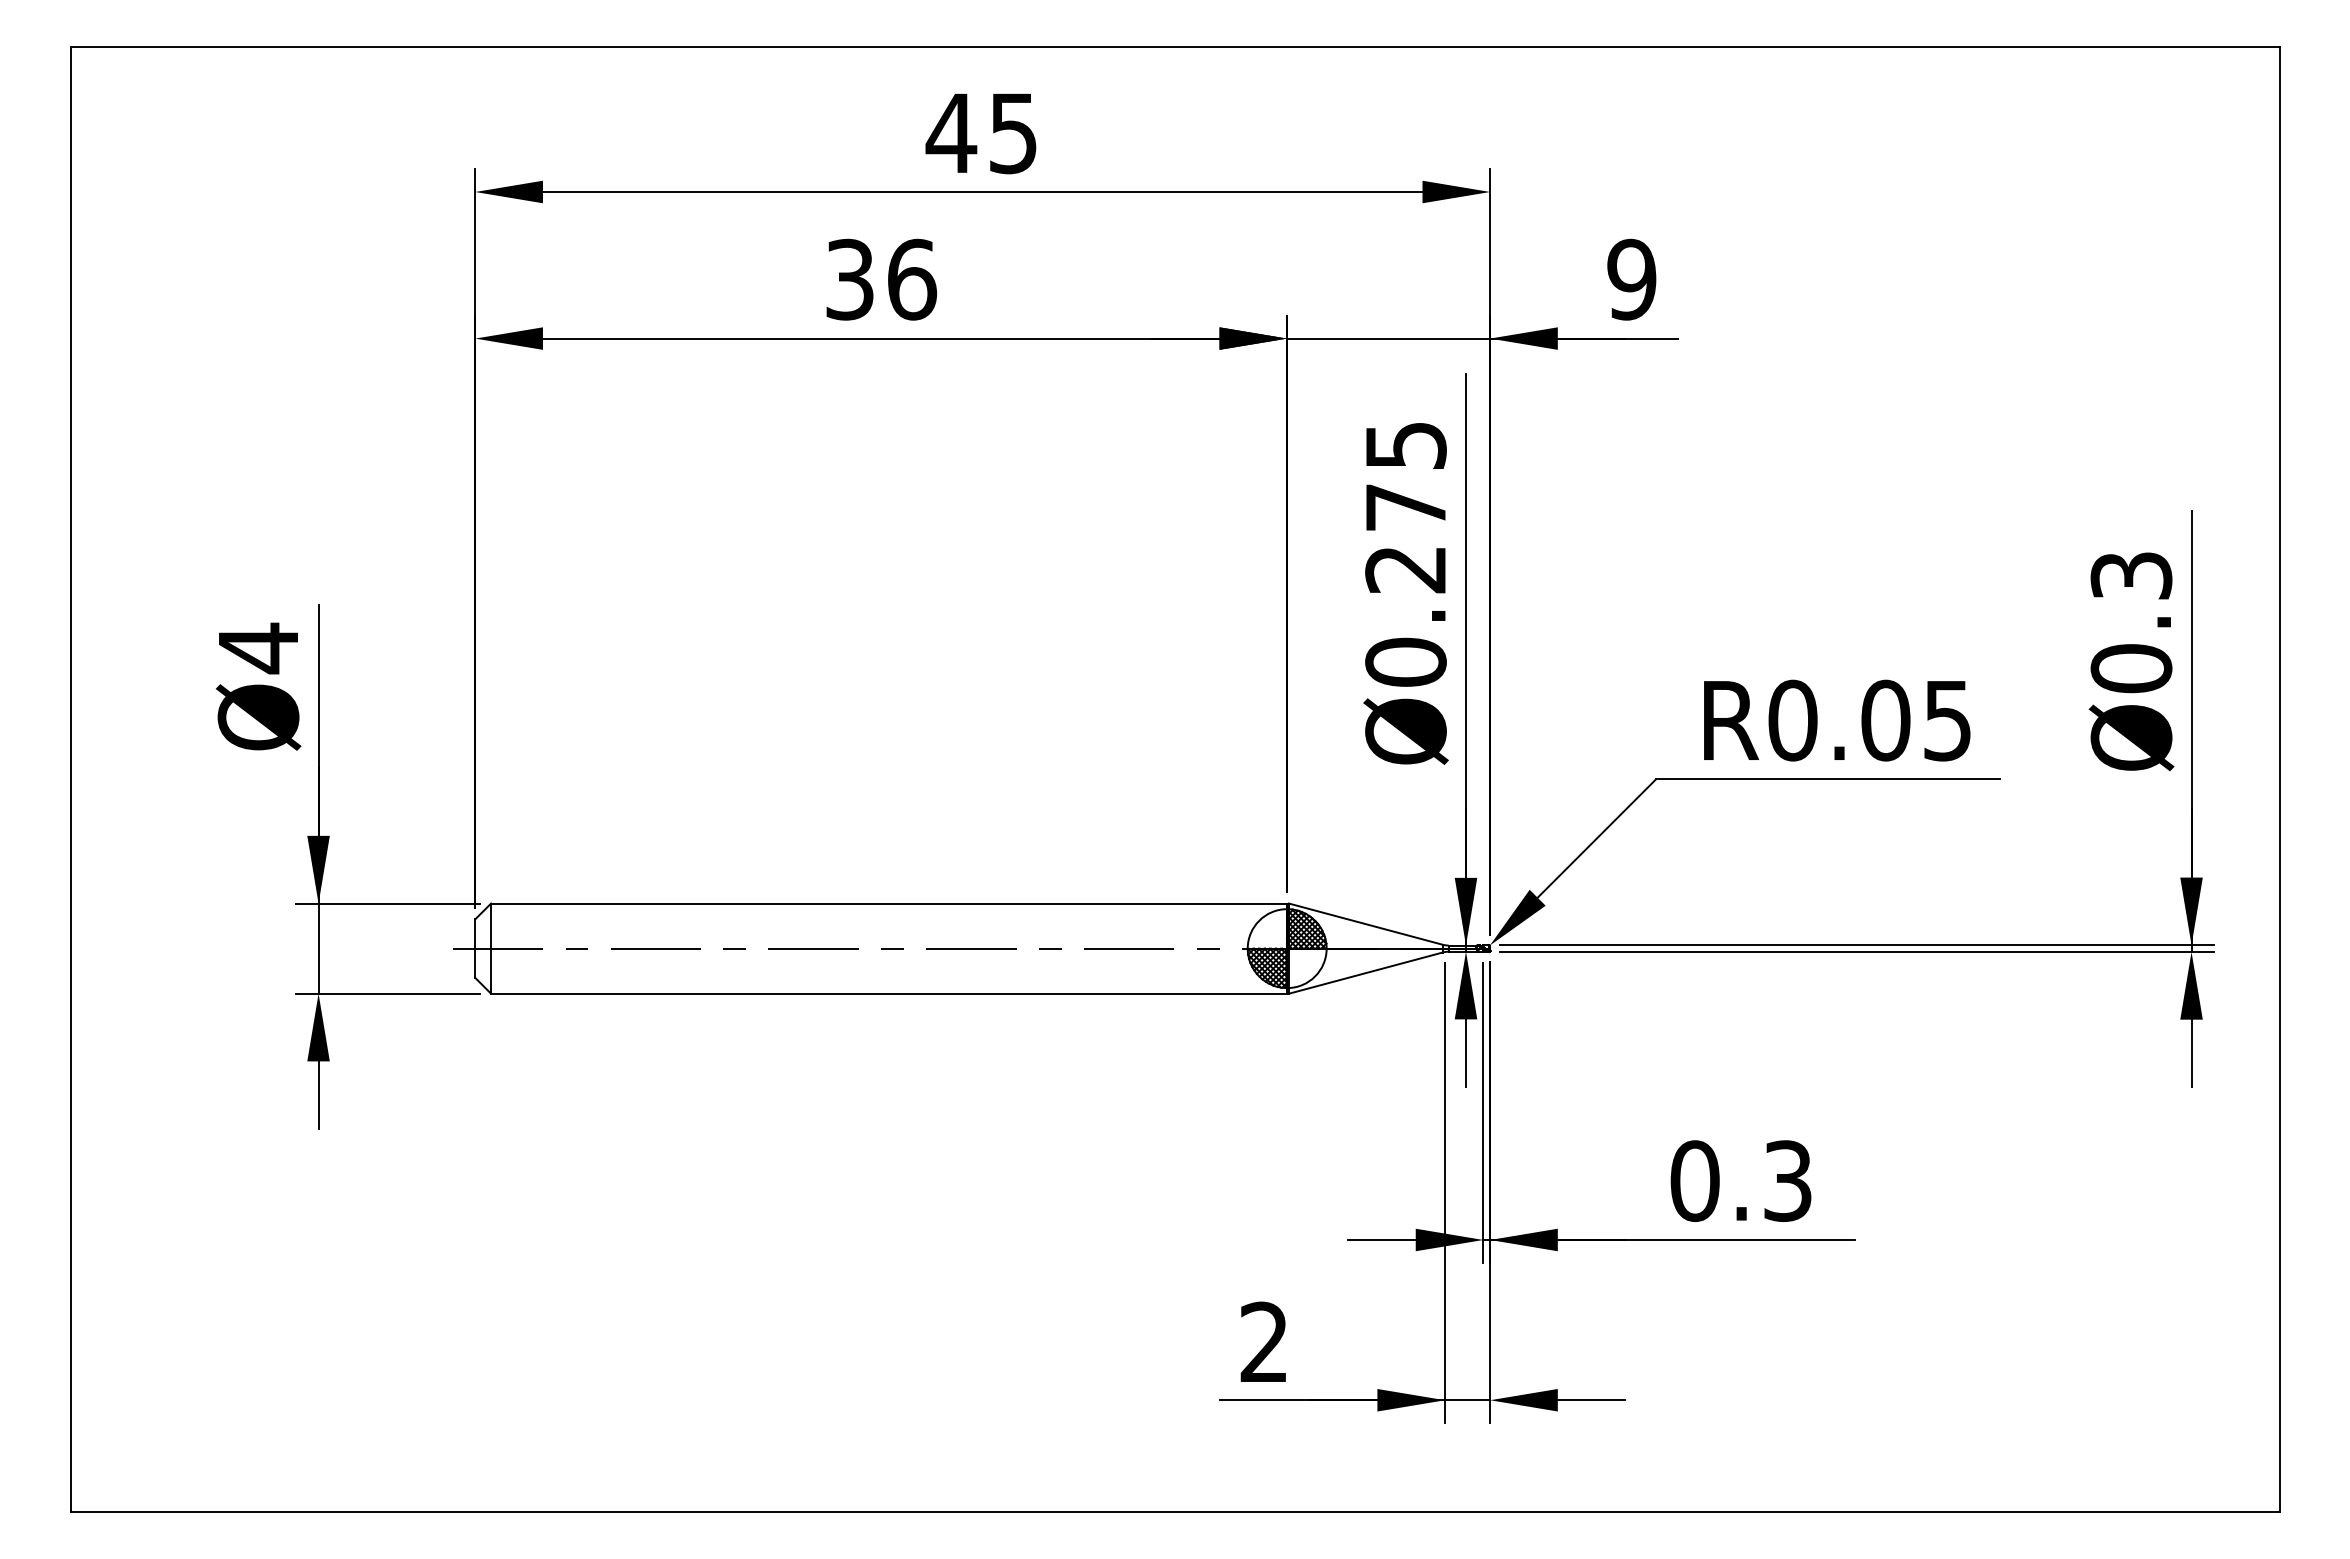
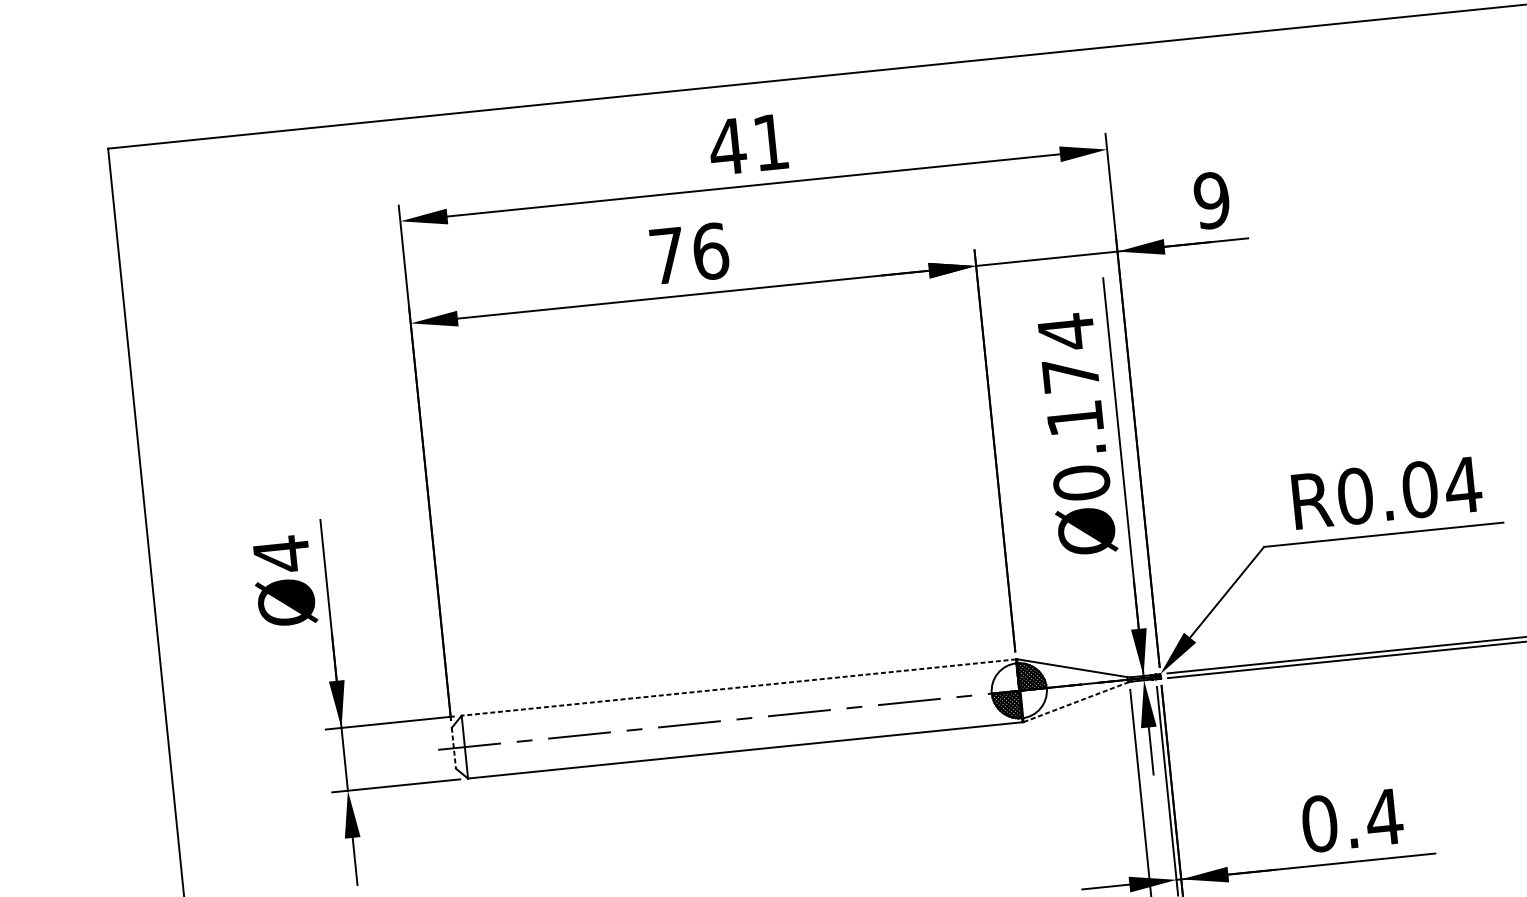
text: (1013, 133) -> (771, 142), 45 -> 41
text: (849, 279) -> (667, 255), 36 -> 76
text: (1405, 506) -> (1070, 374), Ø0.275 -> Ø0.174
text: (1947, 721) -> (1463, 485), R0.05 -> R0.04
line: (888, 903) -> (738, 687), solid -> dashed
line: (475, 949) -> (454, 748), solid -> dashed
line: (1365, 973) -> (1075, 702), solid -> dashed
text: (1787, 1180) -> (1384, 816), 0.3 -> 0.4

